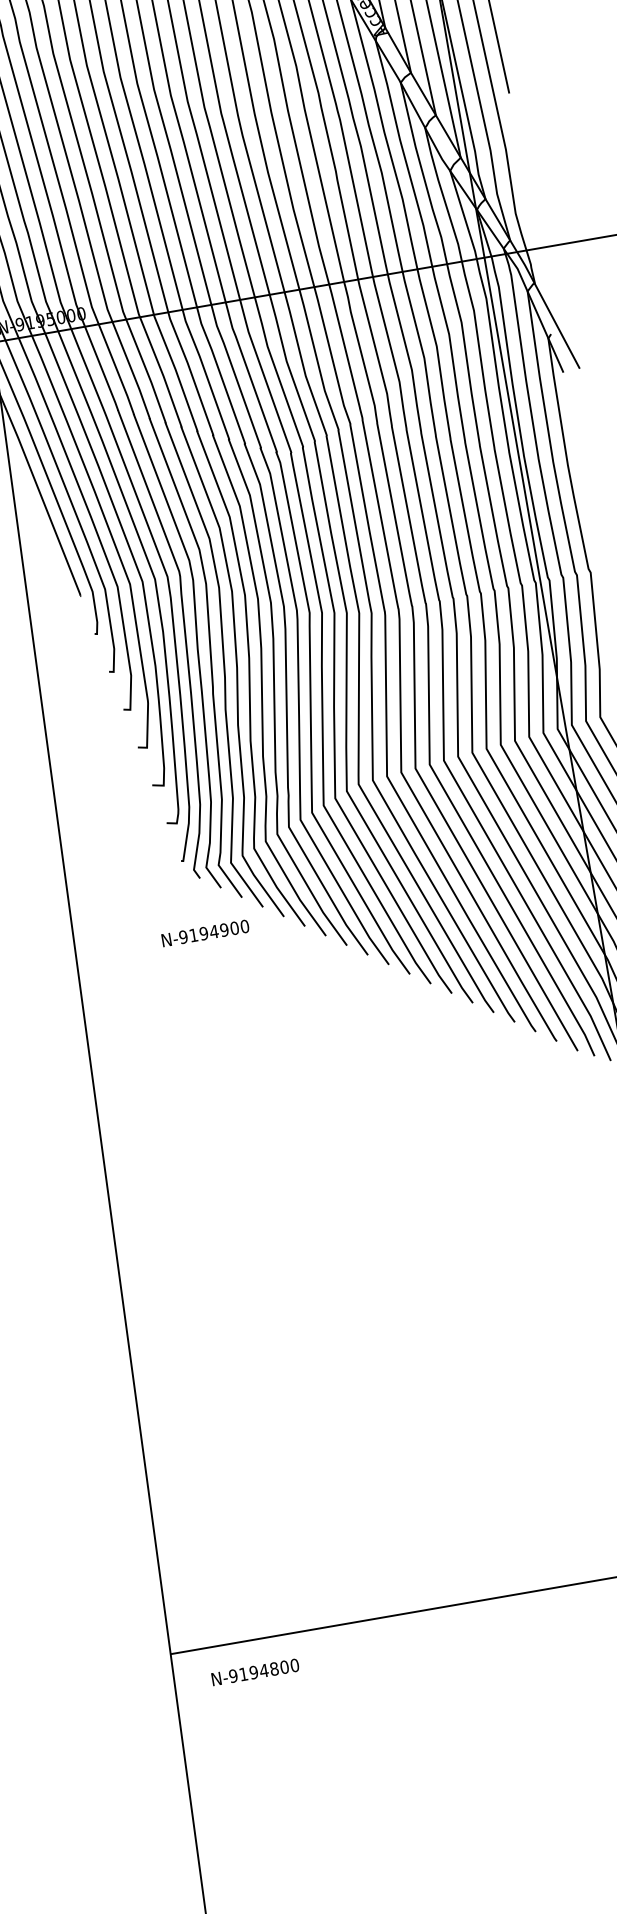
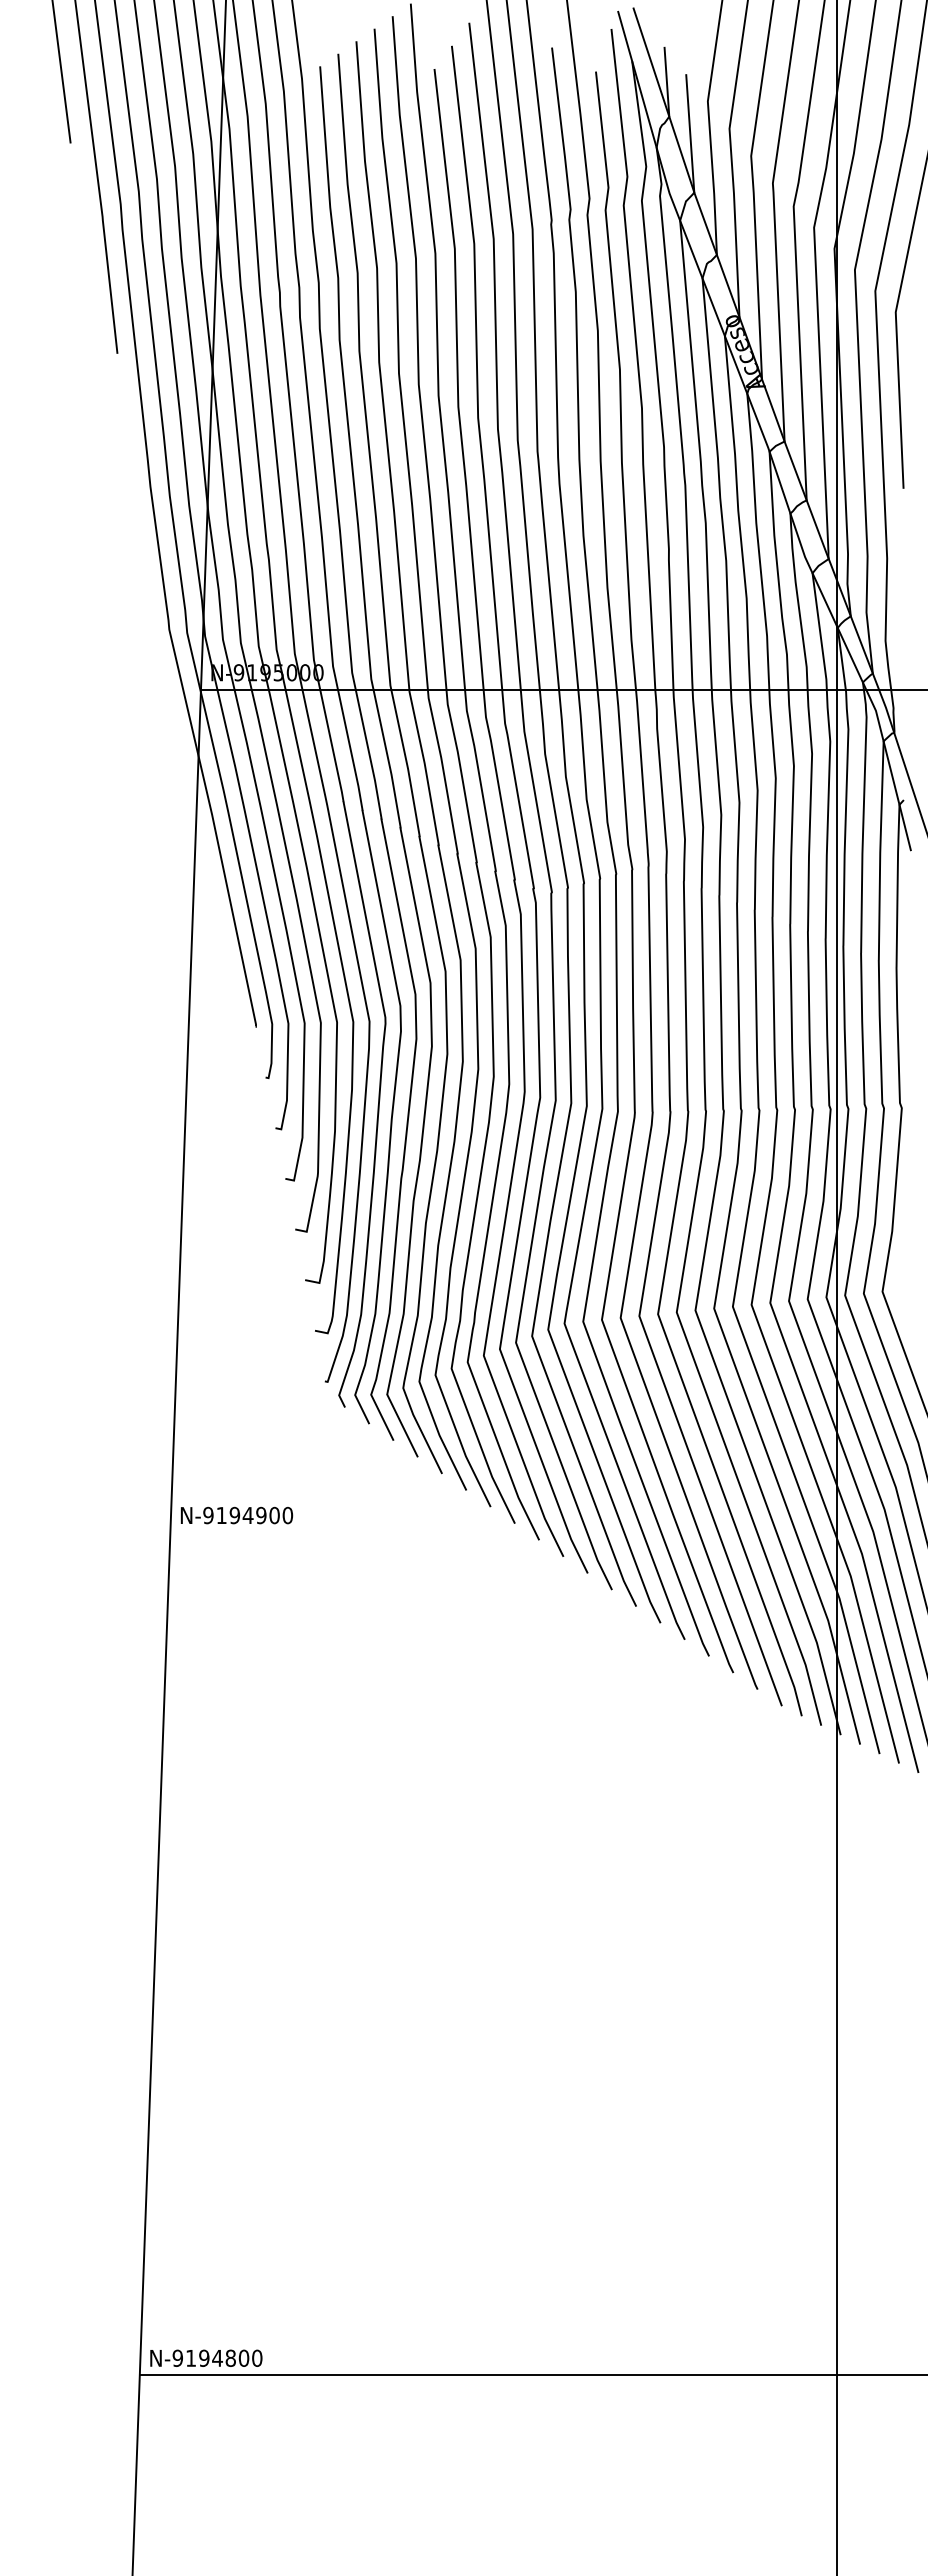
text: (205, 933) -> (237, 1515), moved
text: (255, 1671) -> (206, 2357), moved

